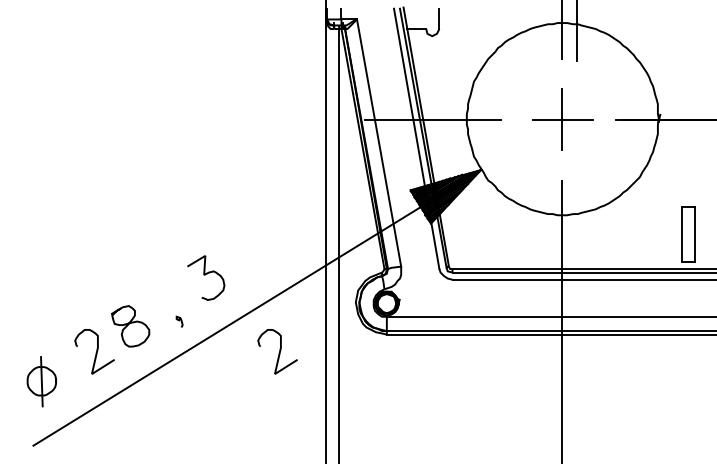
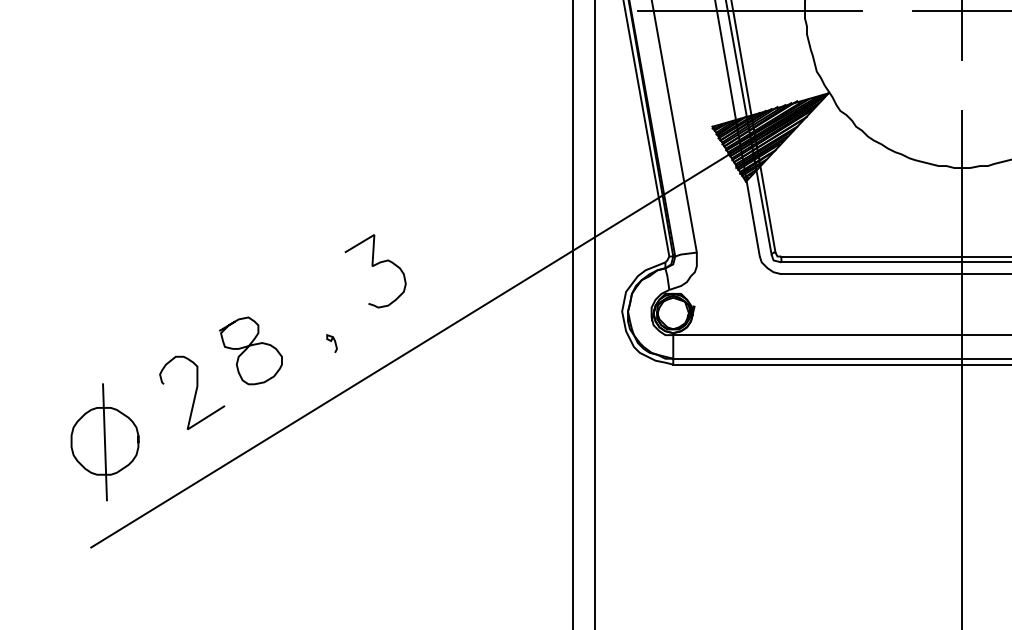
curve: (278, 352) -> (494, 394), removed
part: (41, 381) -> (104, 441), size x1.43

